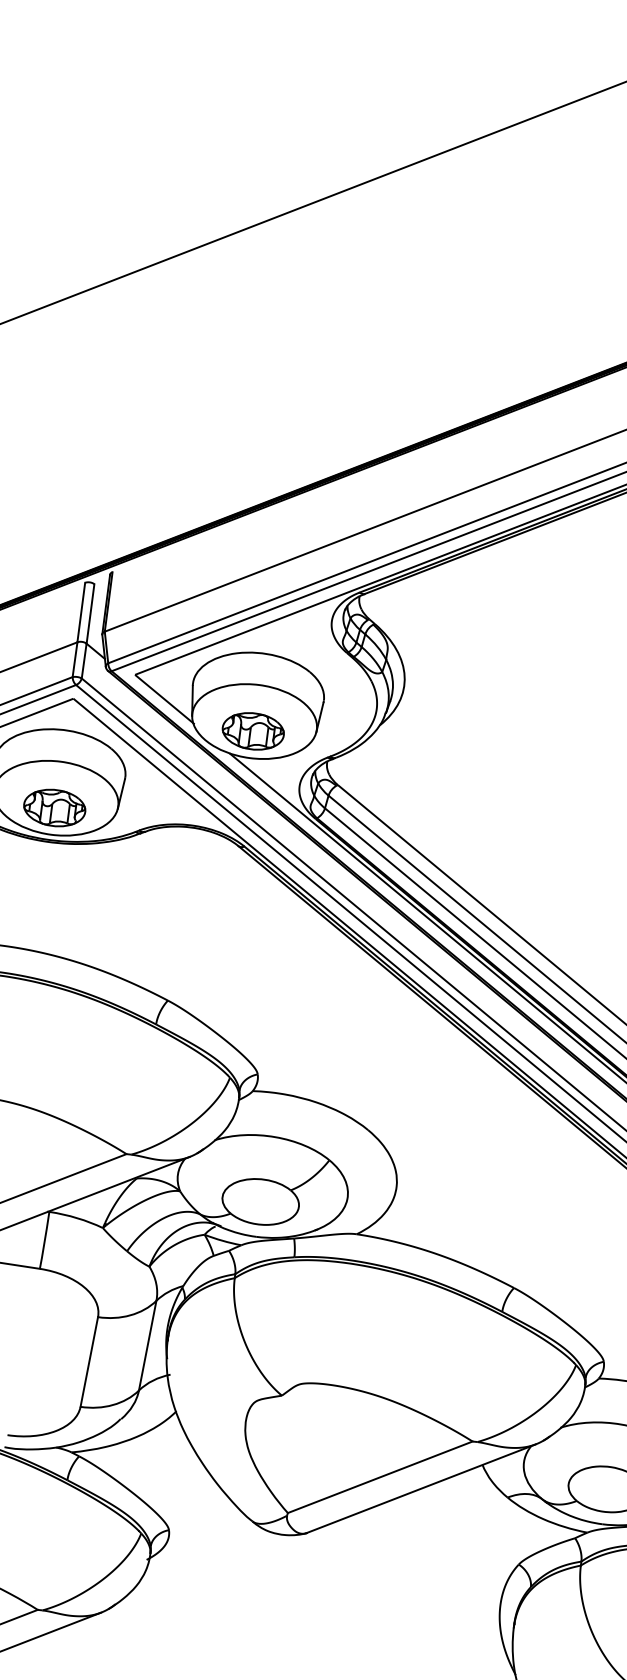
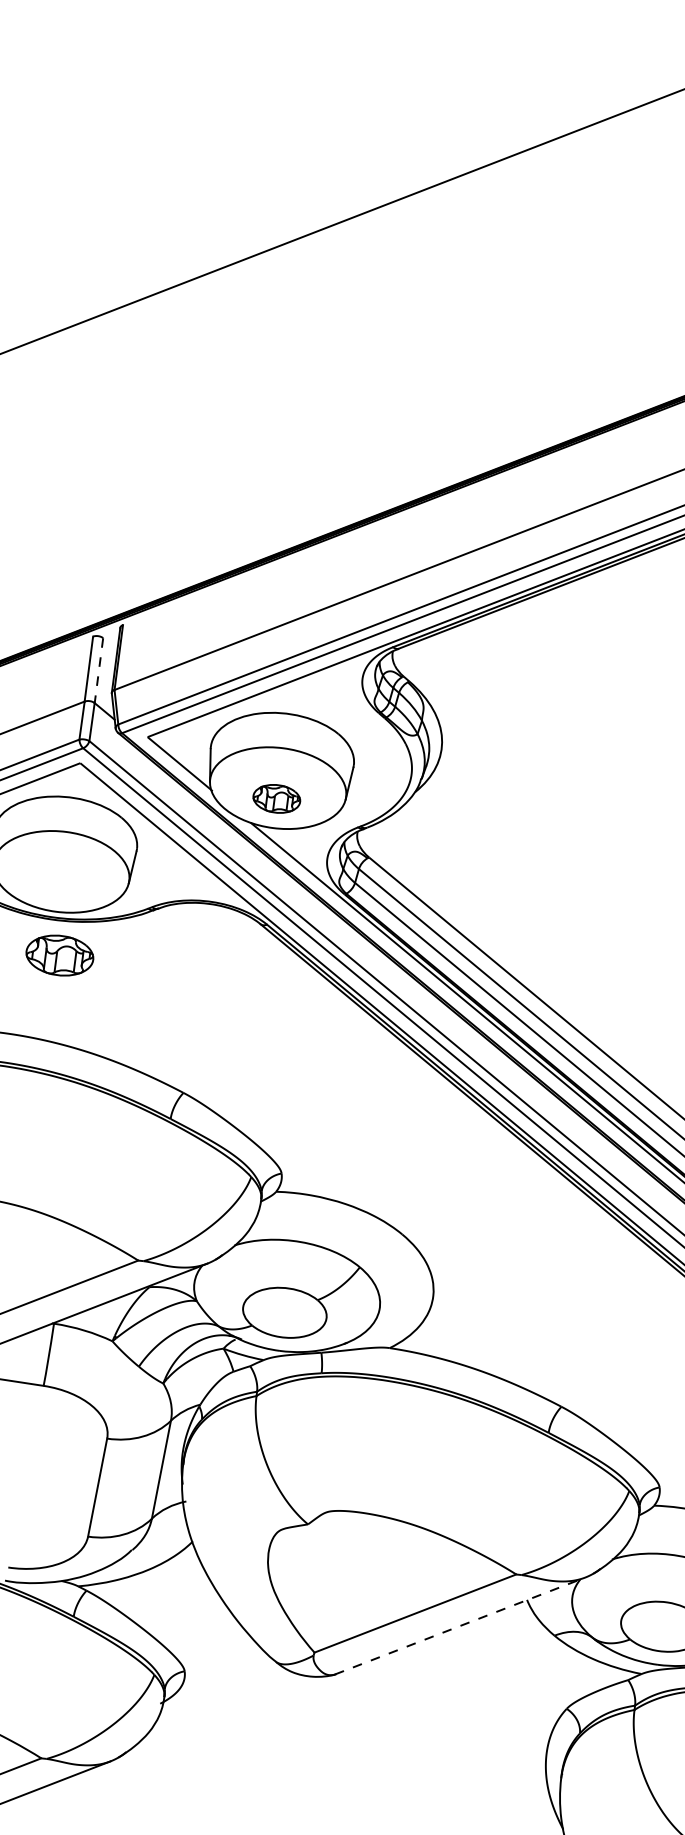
line: (90, 613) -> (98, 670), solid -> dashed
part: (253, 731) -> (276, 798), size x0.7
part: (54, 807) -> (59, 955), moved
line: (421, 1488) -> (460, 1625), solid -> dashed

